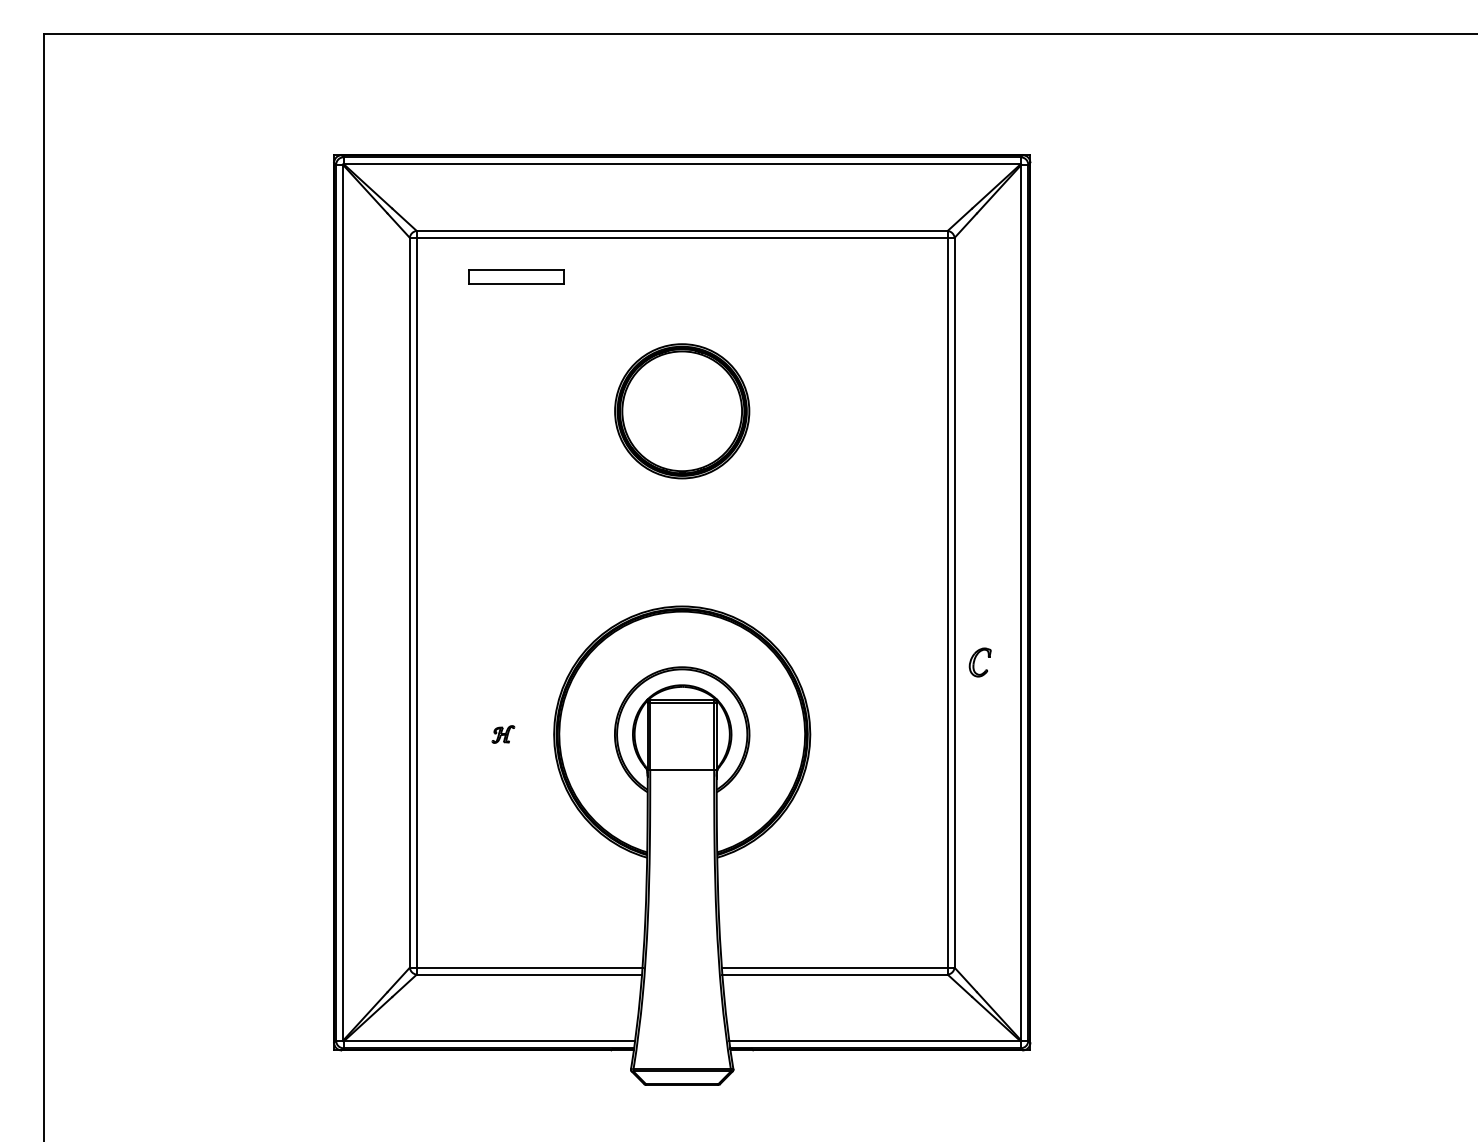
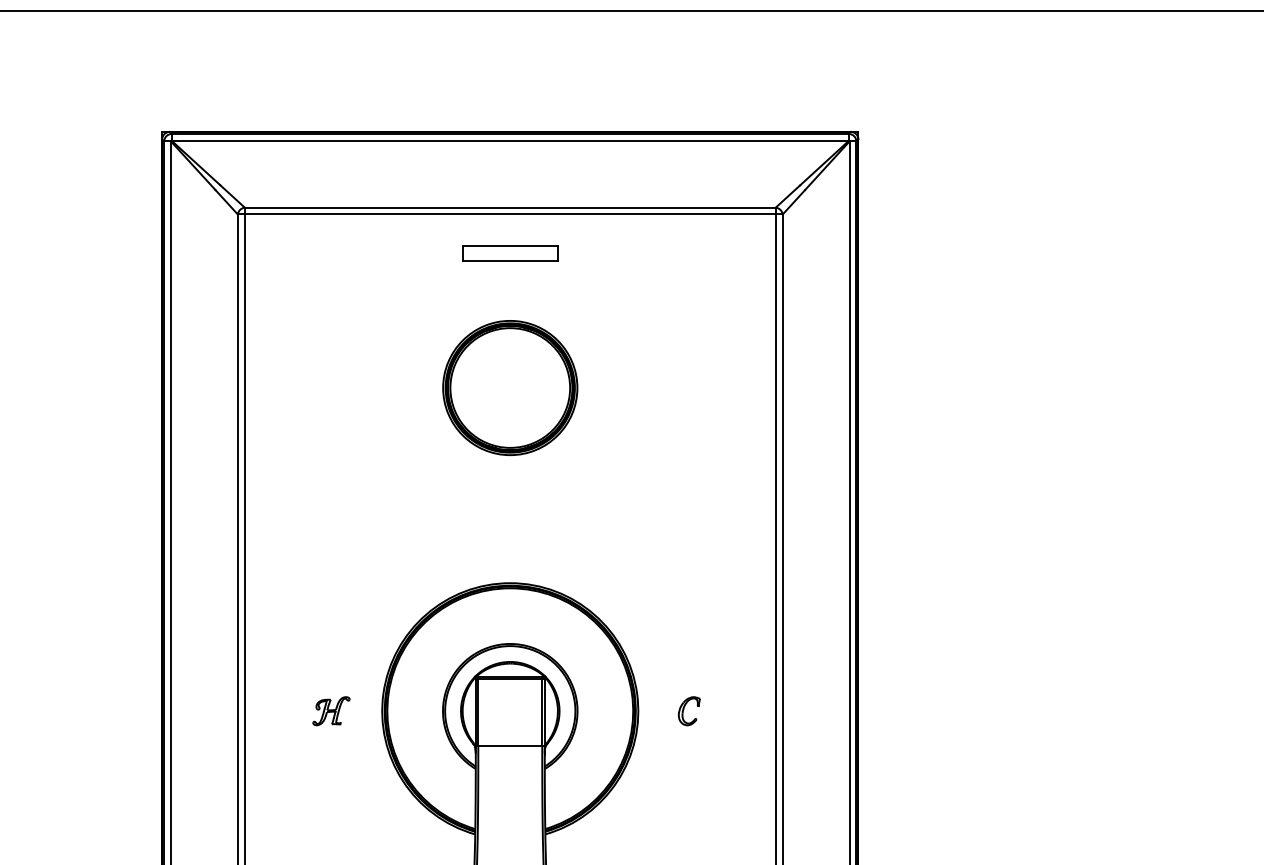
part: (516, 276) -> (510, 253), moved
part: (979, 662) -> (688, 711), moved
part: (503, 734) -> (331, 711), size x1.67

